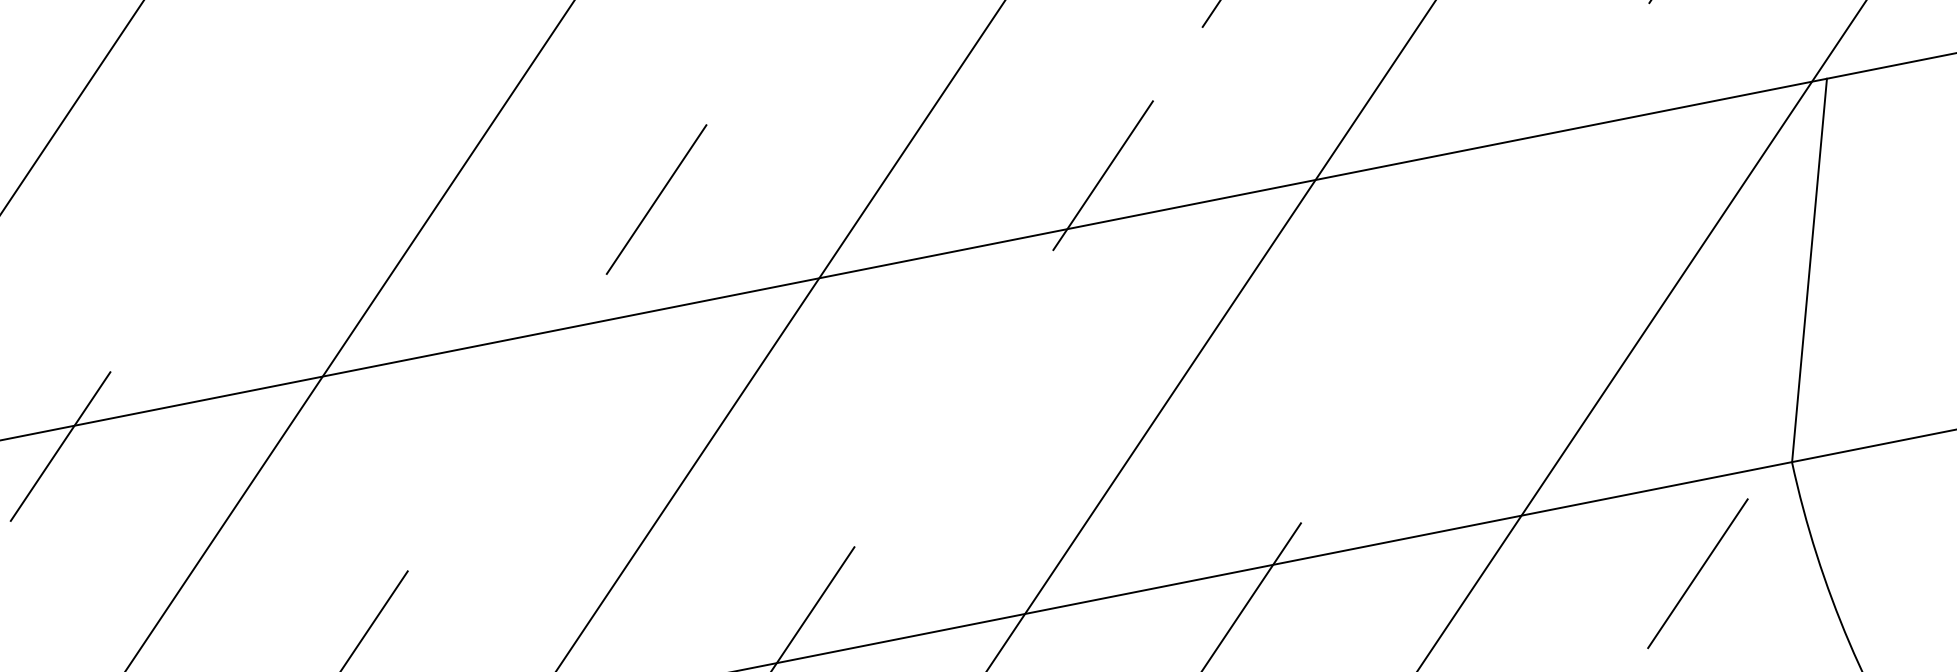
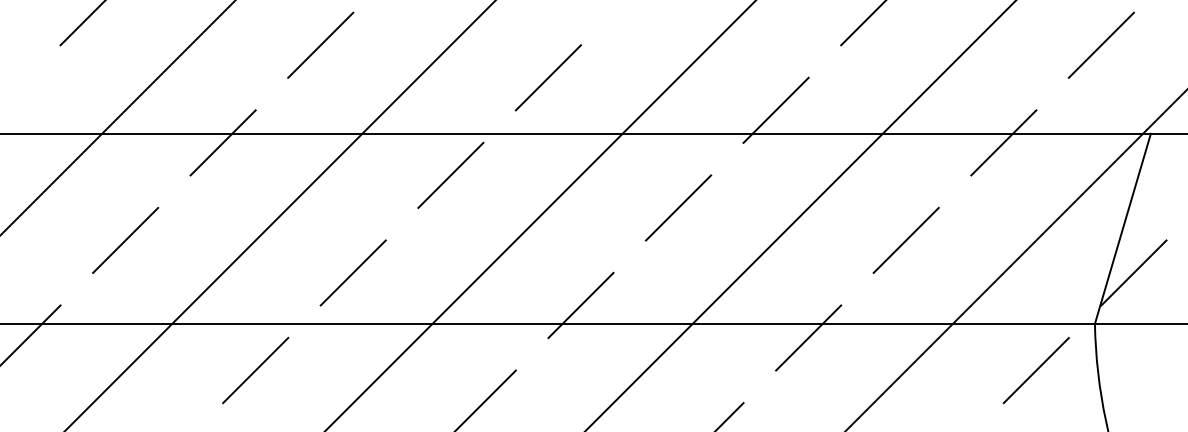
line: (1549, 151) -> (1003, 142), added
line: (209, 222) -> (320, 44), added
line: (1846, 349) -> (1133, 272), added
line: (1398, 373) -> (905, 239), added
line: (953, 397) -> (678, 207), added
line: (506, 421) -> (450, 174), added

